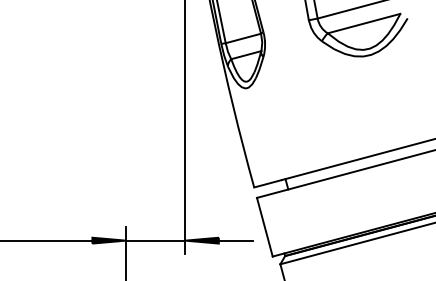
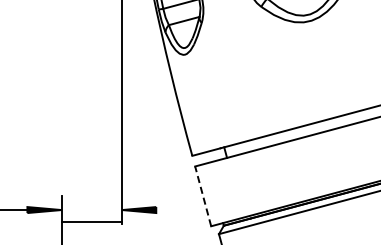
line: (264, 226) -> (202, 195), solid -> dashed
line: (155, 240) -> (91, 222), moved
line: (235, 240) -> (173, 209), removed

